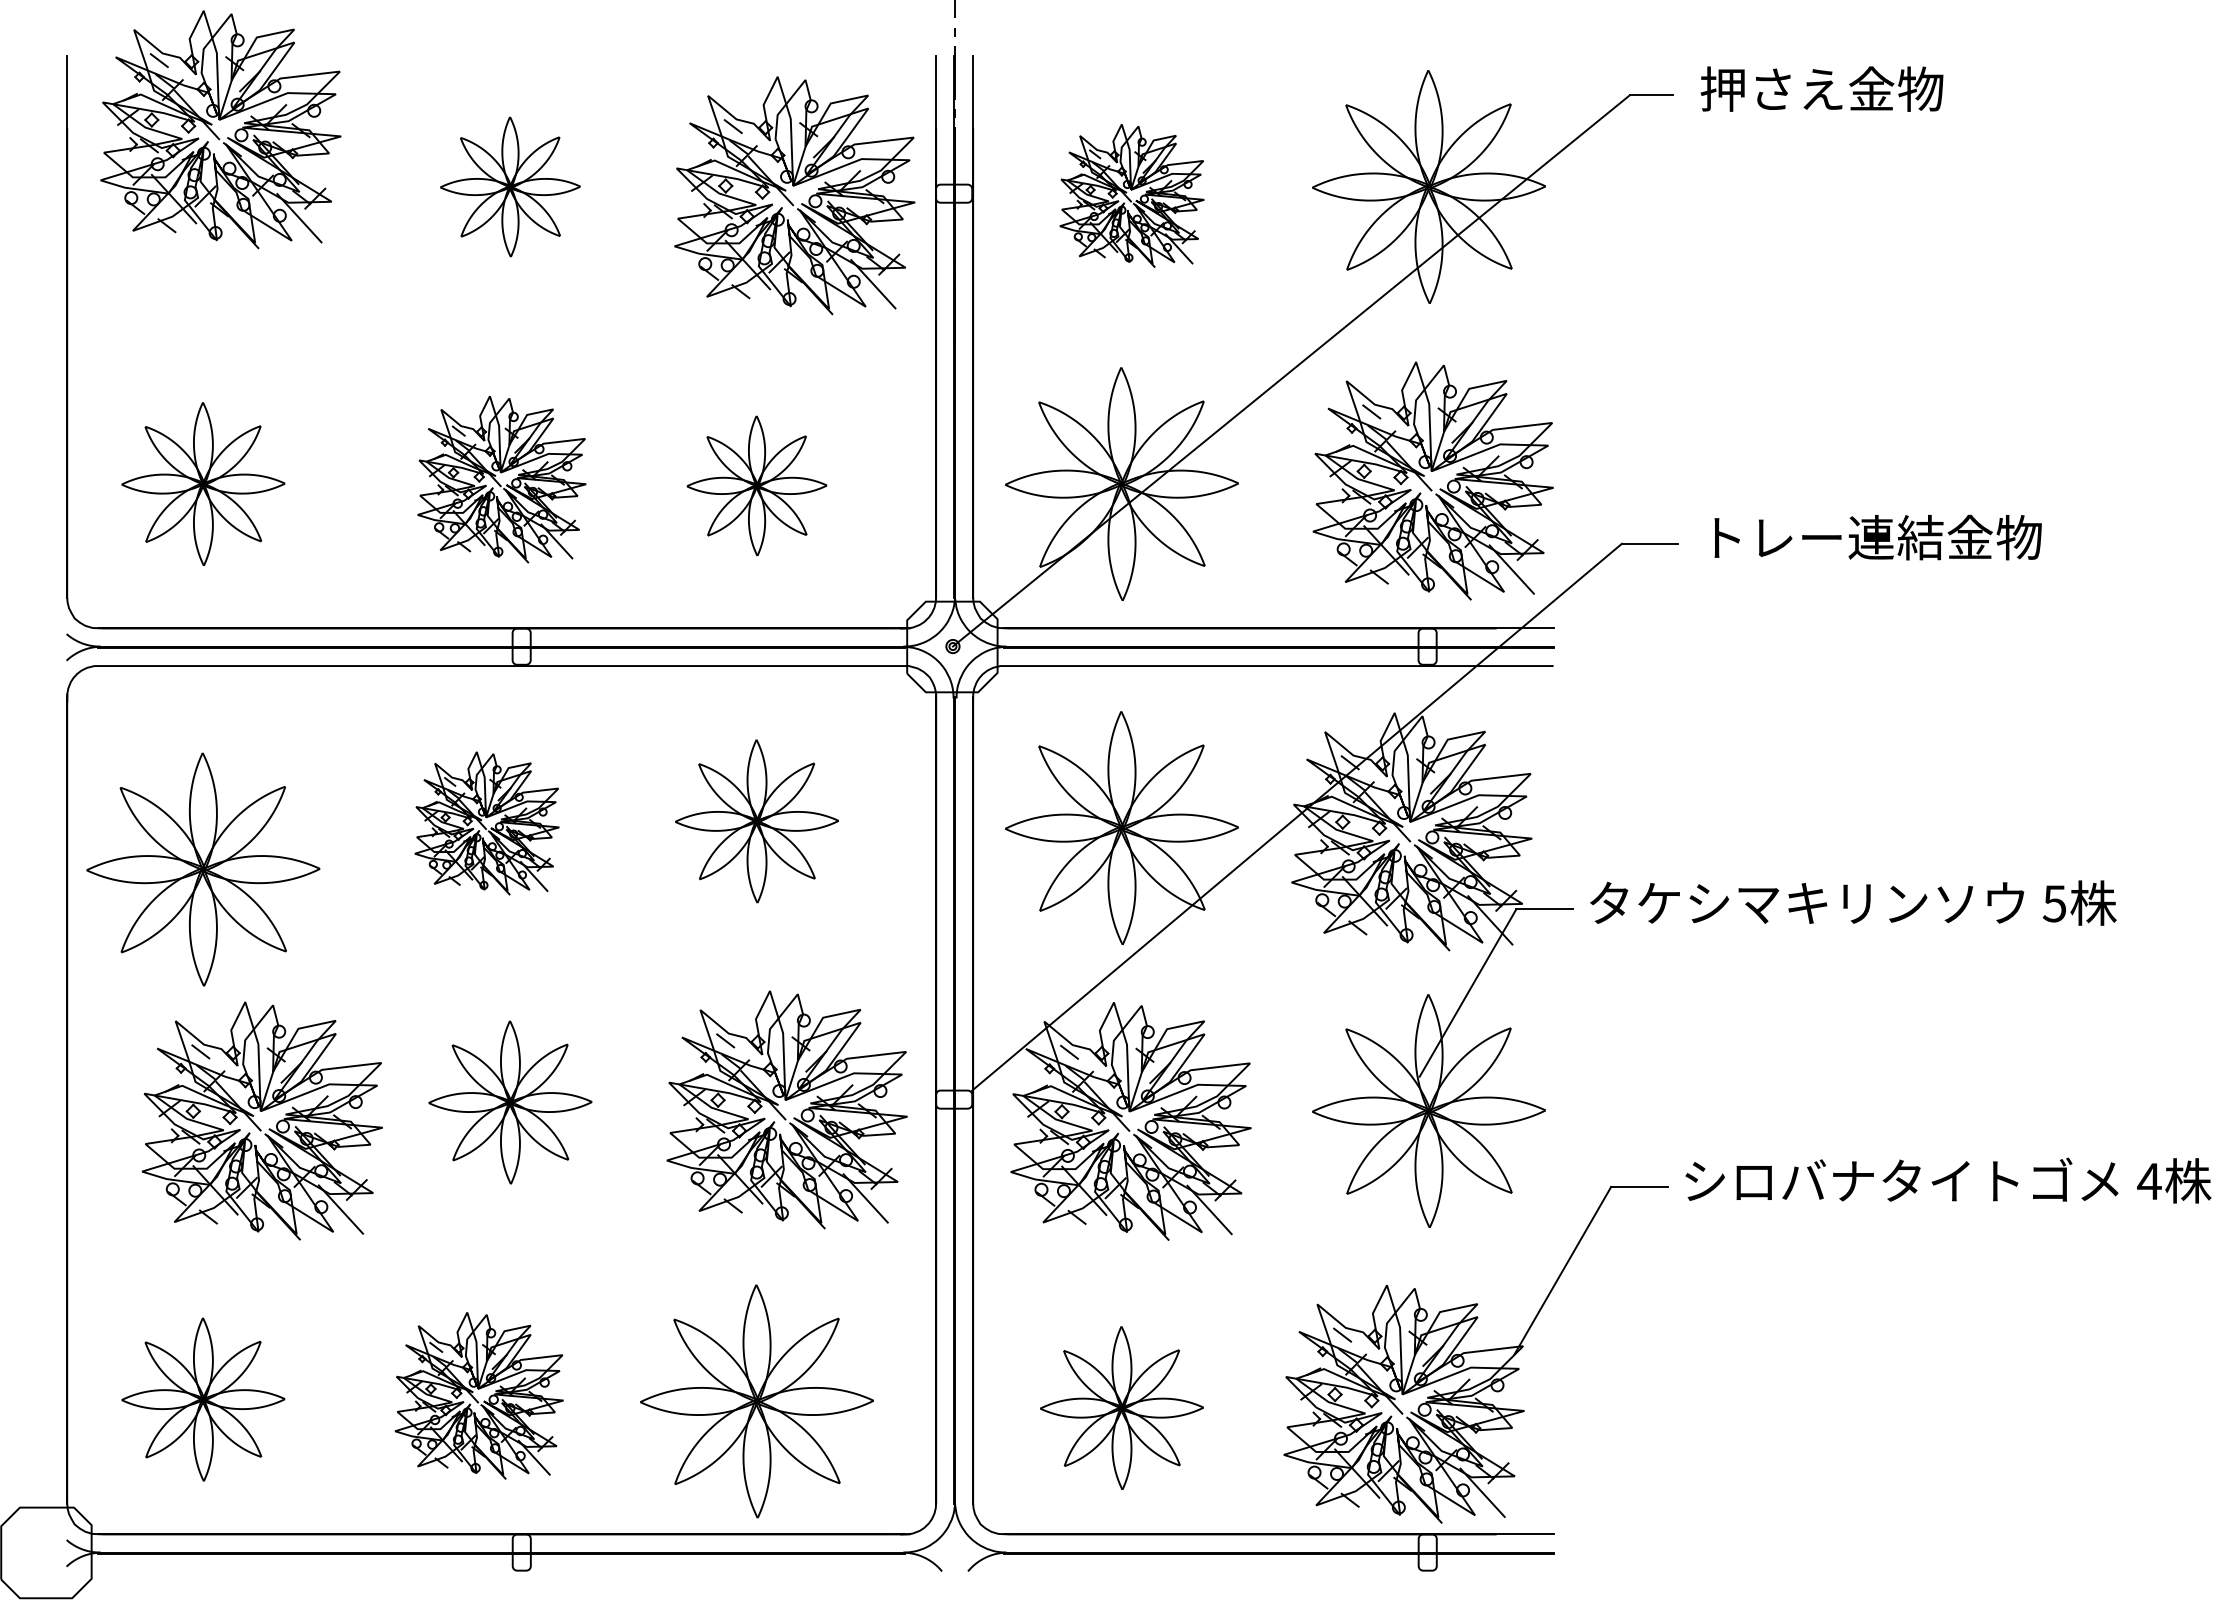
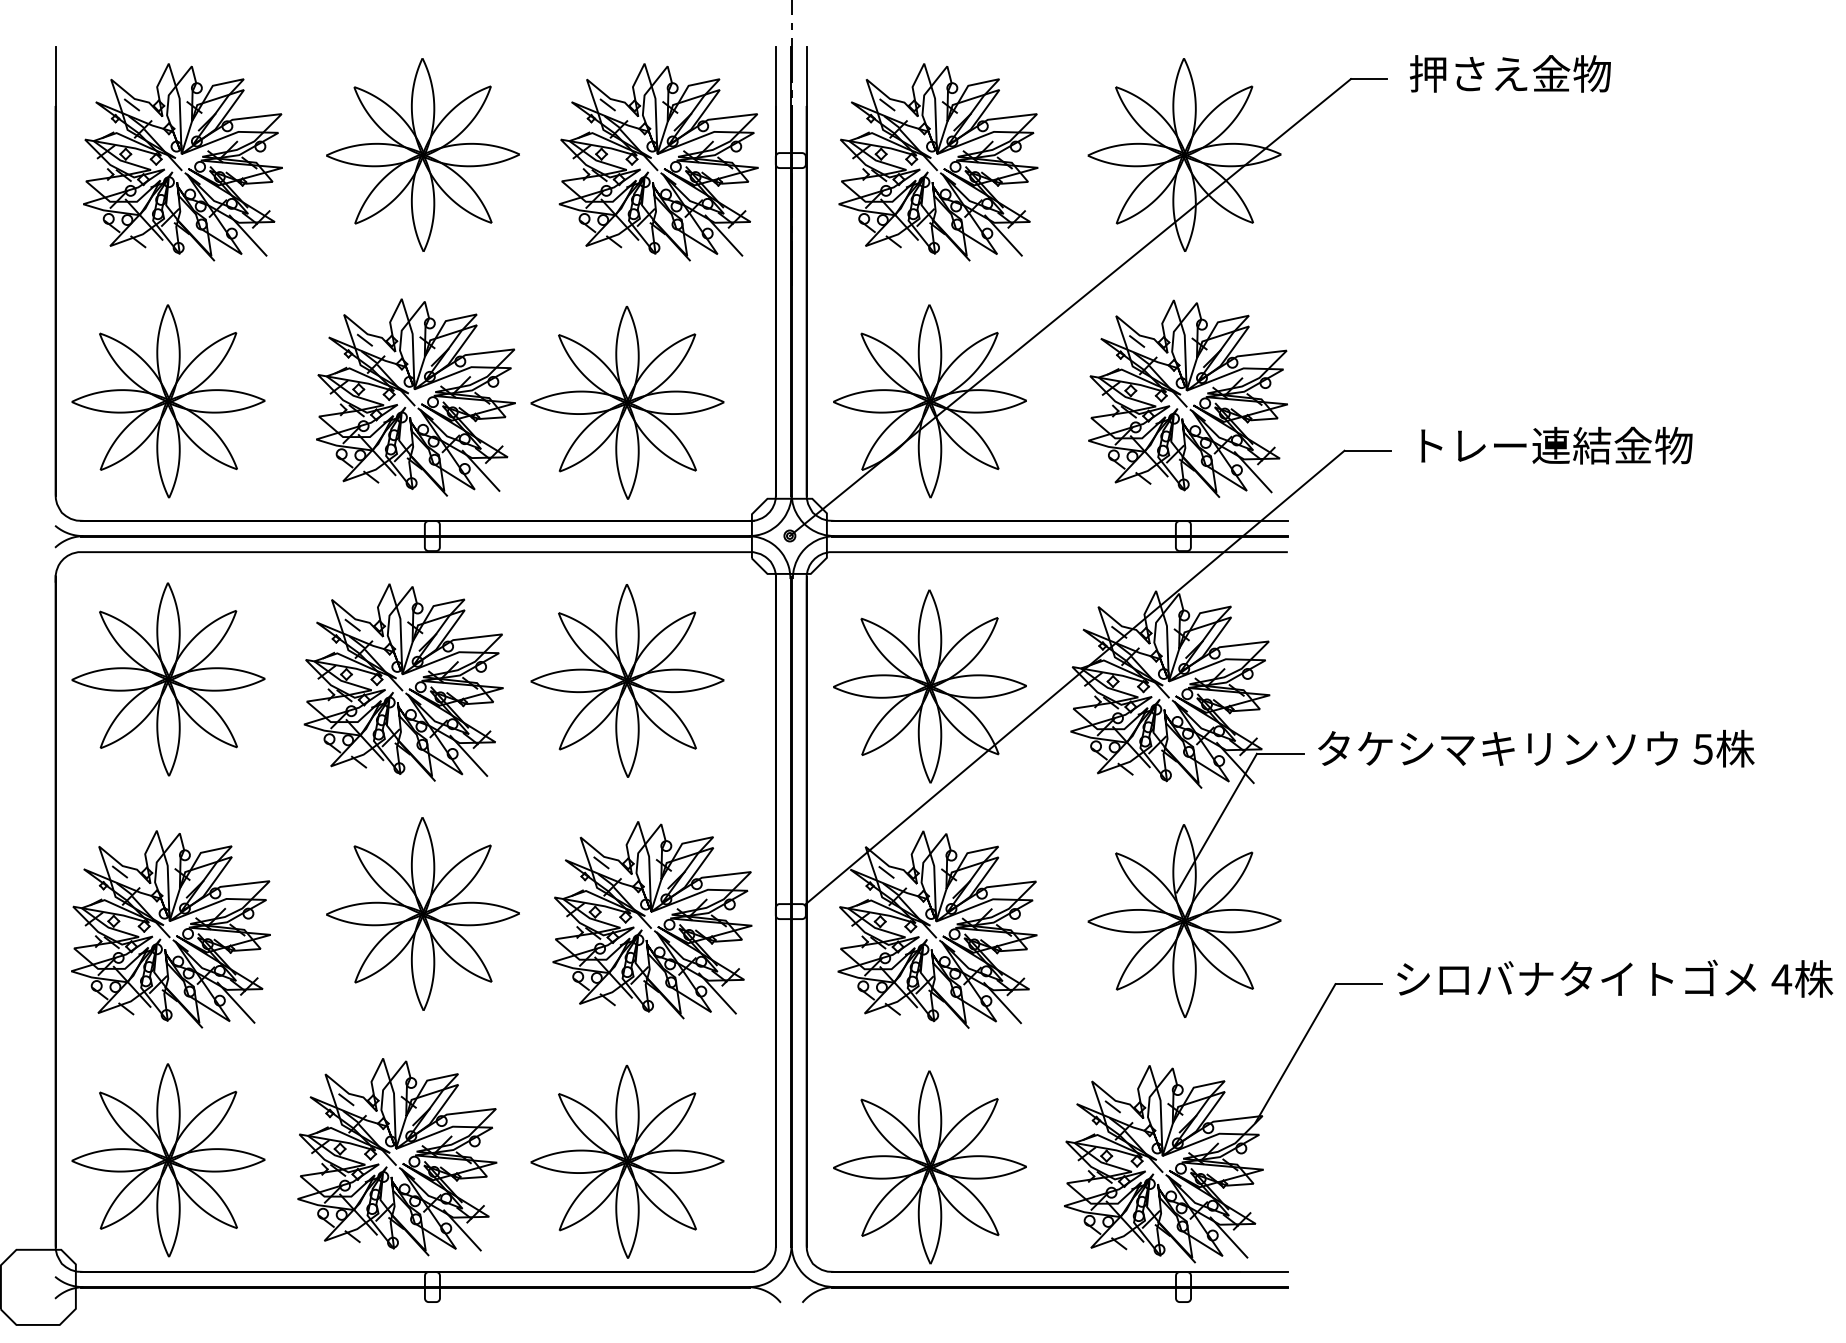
part: (220, 129) -> (182, 162), moved
part: (510, 186) -> (423, 154), size x1.67
part: (1131, 195) -> (937, 162), size x1.67
part: (501, 479) -> (415, 397), size x1.43
part: (203, 483) -> (168, 400), size x1.43
part: (756, 485) -> (627, 402), size x1.67
part: (756, 821) -> (627, 681), size x1.43
part: (486, 823) -> (403, 682), size x1.67
part: (203, 869) -> (168, 679), moved
part: (510, 1102) -> (423, 913), size x1.43
part: (261, 1120) -> (170, 928), moved
part: (478, 1395) -> (396, 1156), size x1.43
part: (203, 1399) -> (168, 1160), size x1.43
part: (1121, 1407) -> (929, 1166), size x1.43

